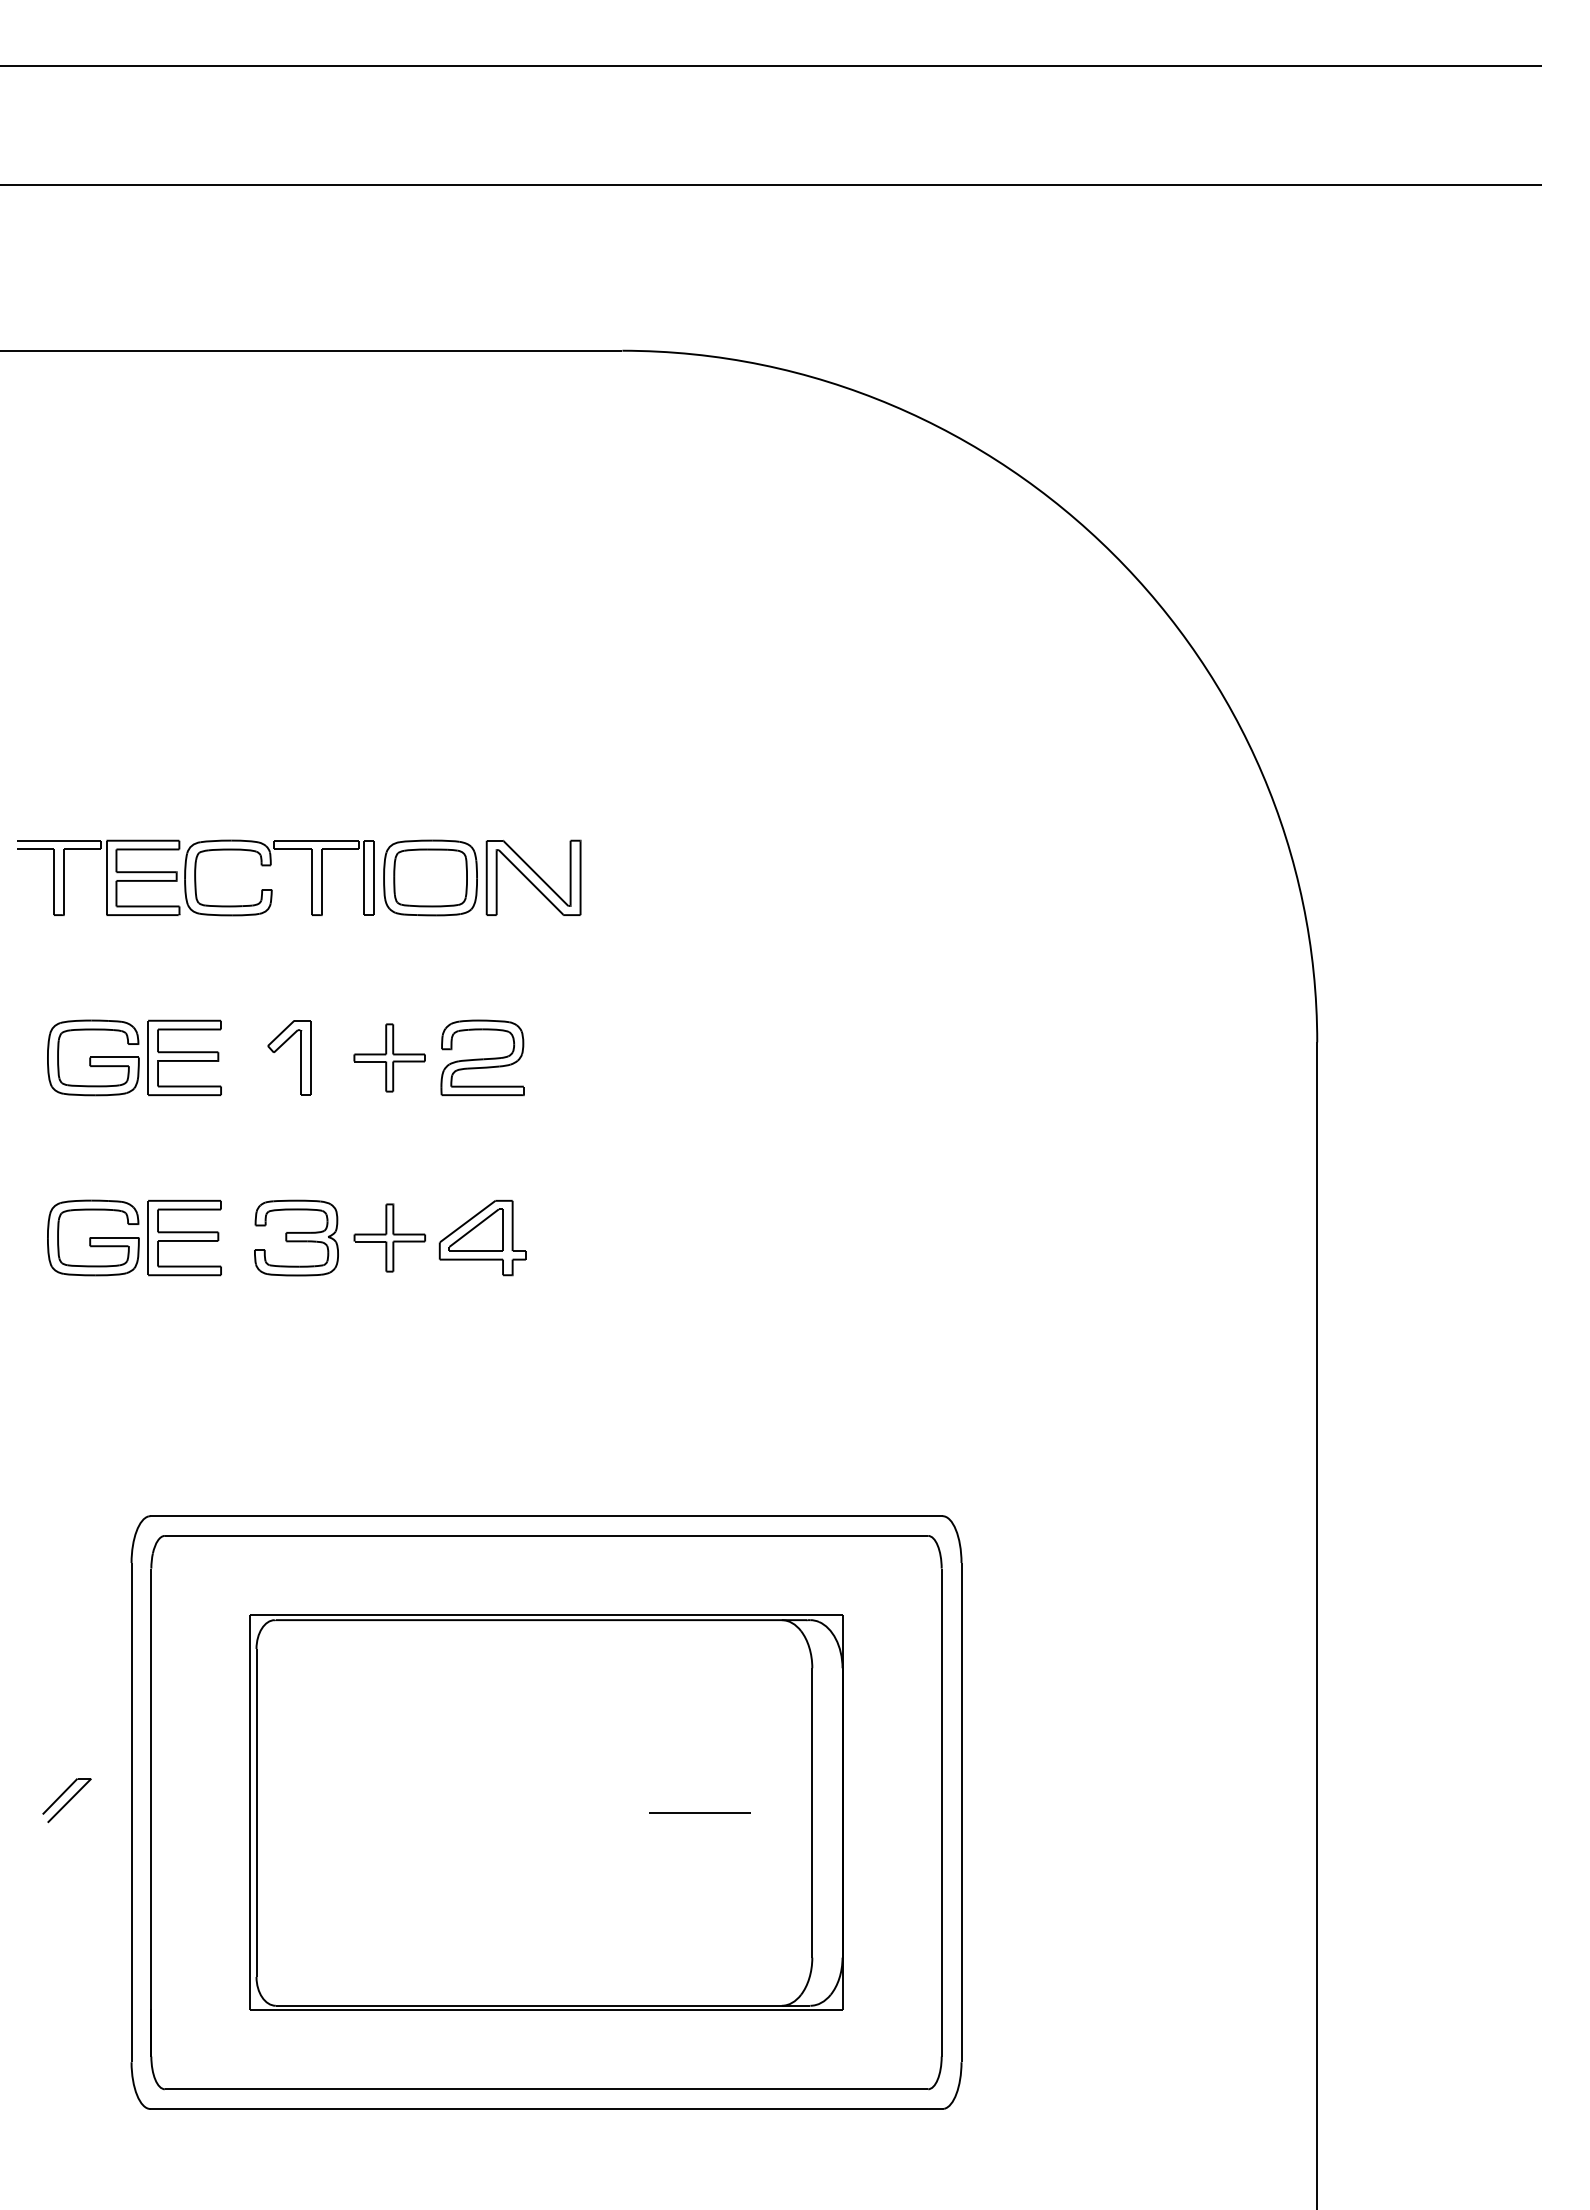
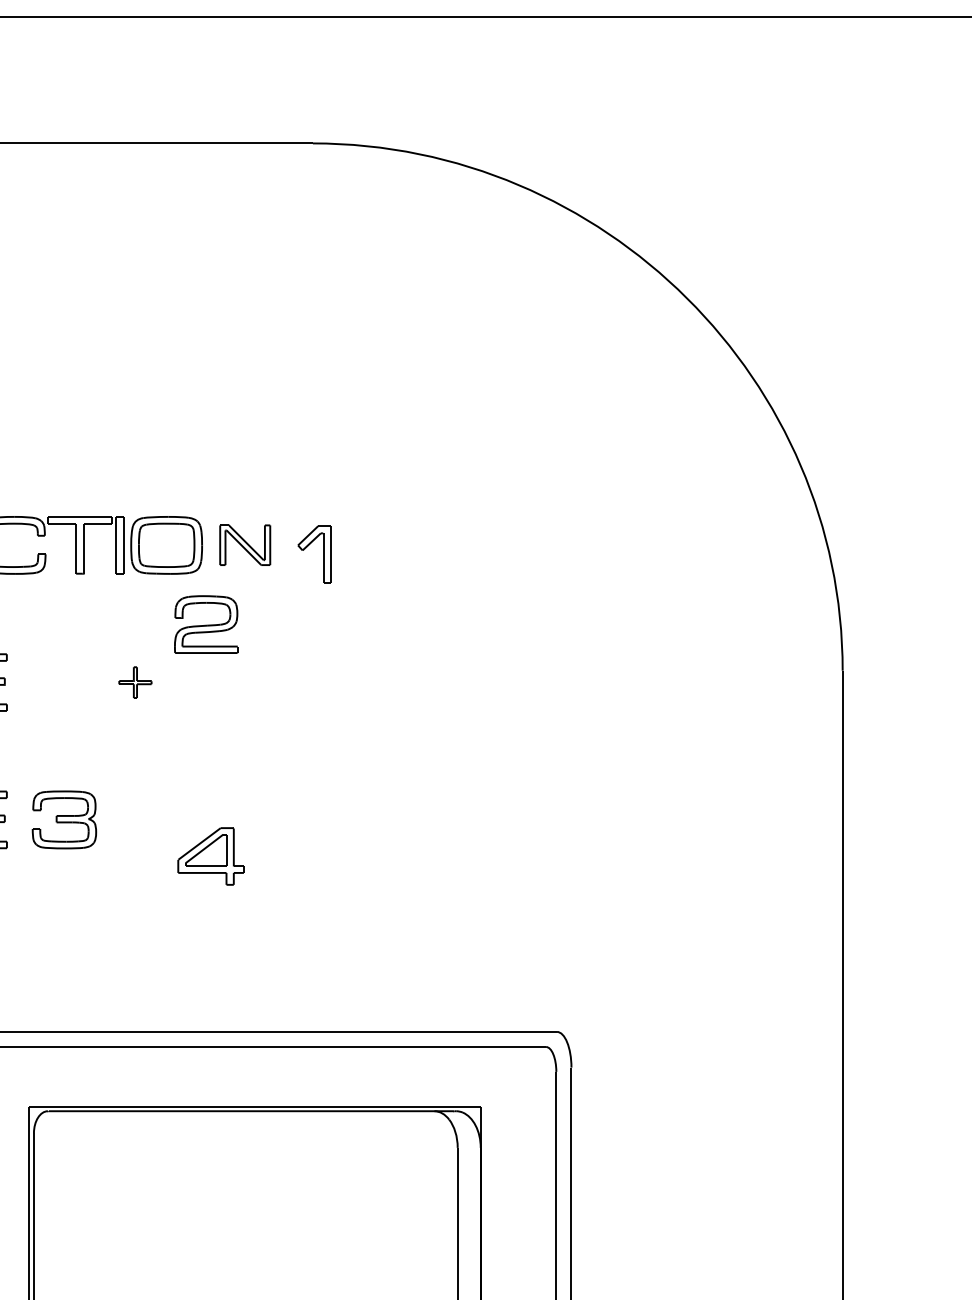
part: (533, 877) -> (245, 545), size x0.7
part: (300, 1057) -> (322, 554), moved
part: (389, 1057) -> (135, 682), size x0.6
part: (482, 1057) -> (206, 624), moved
part: (389, 1237) -> (135, 819), removed
part: (482, 1237) -> (210, 856), moved
line: (699, 1812) -> (371, 1257), removed

